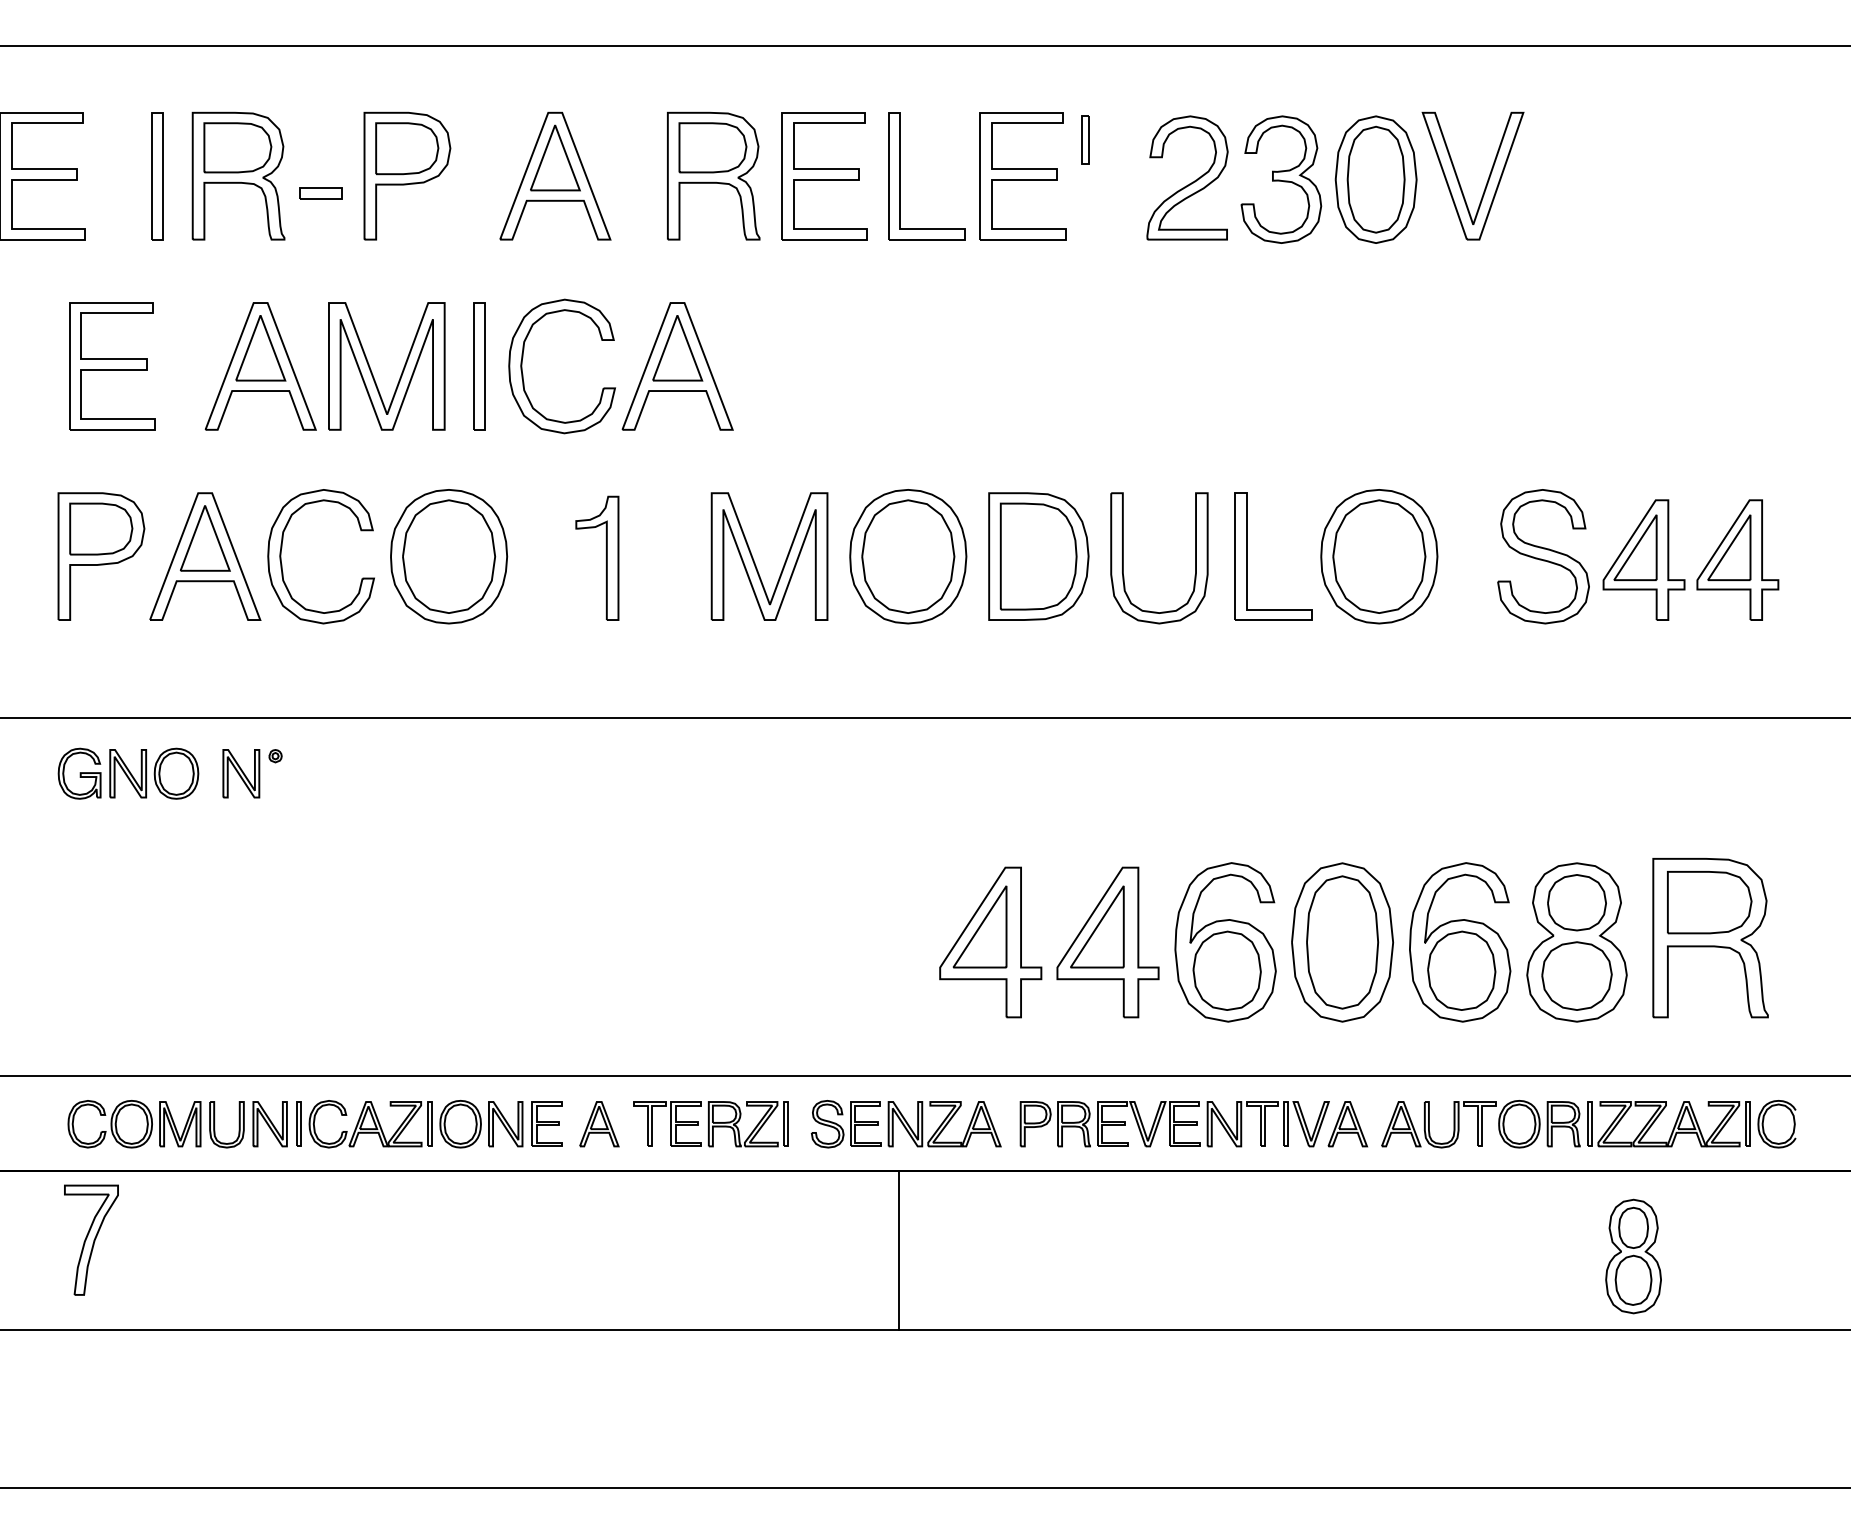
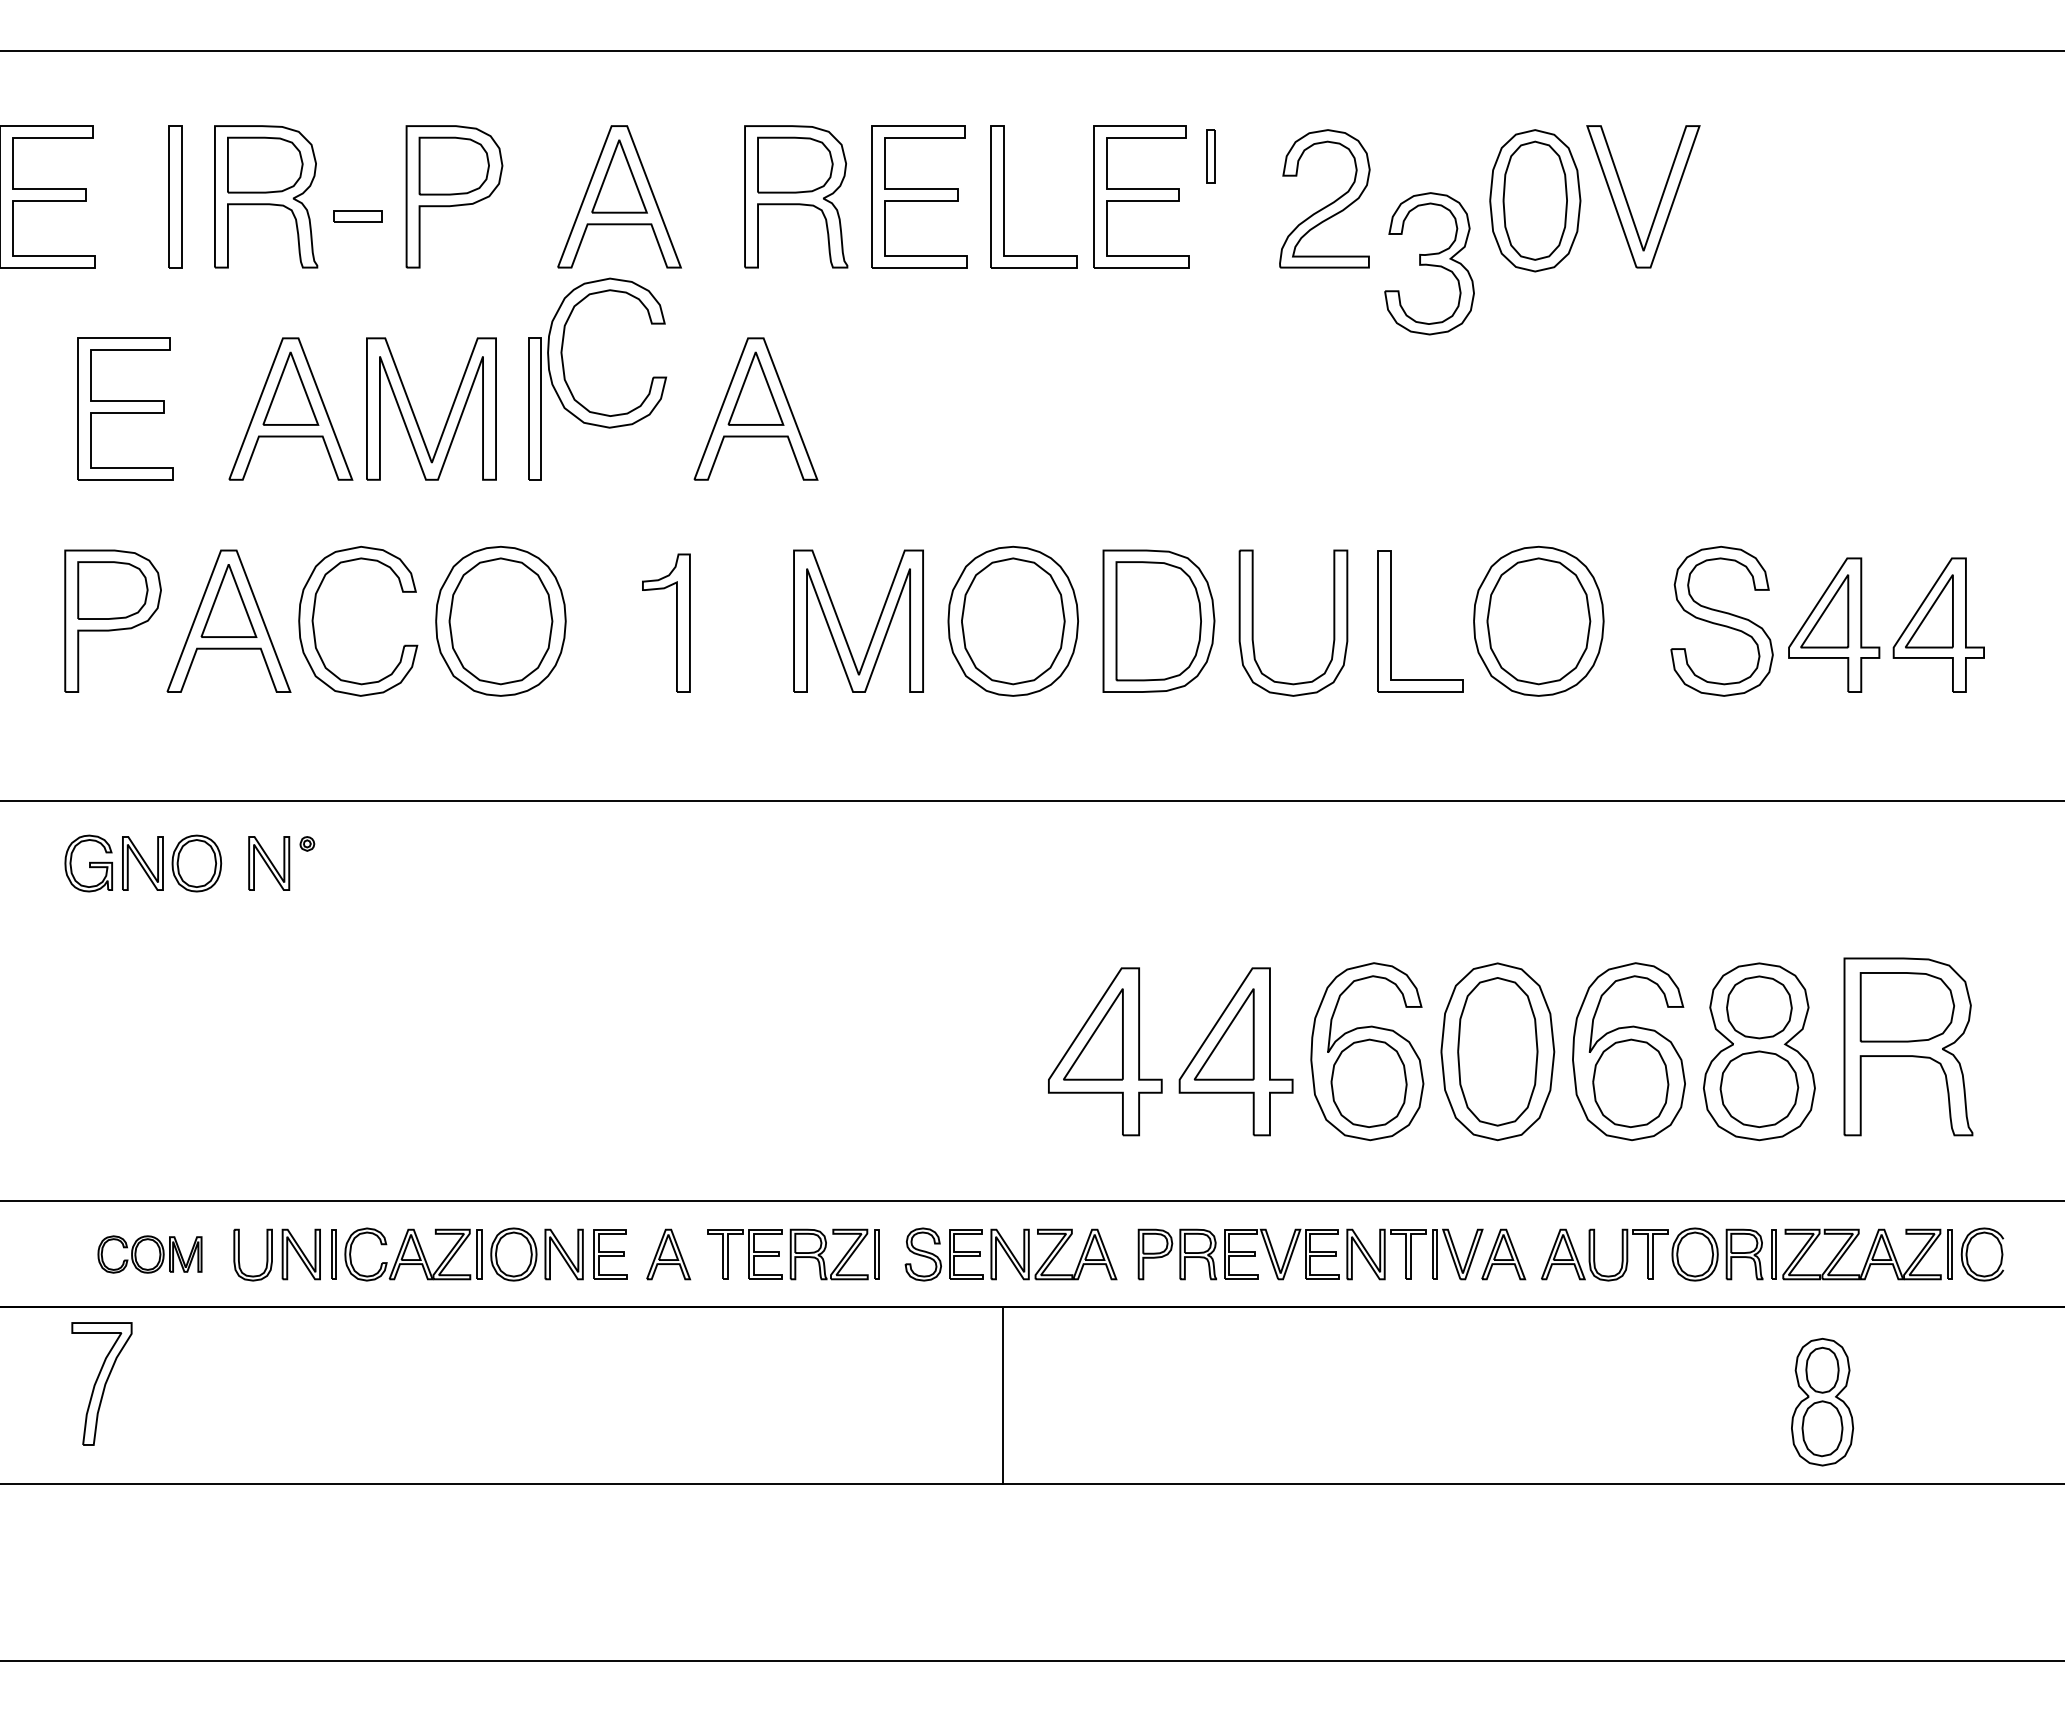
part: (1281, 179) -> (1429, 263), moved
part: (523, 360) -> (563, 346), moved
part: (134, 1124) -> (149, 1254), size x0.7

